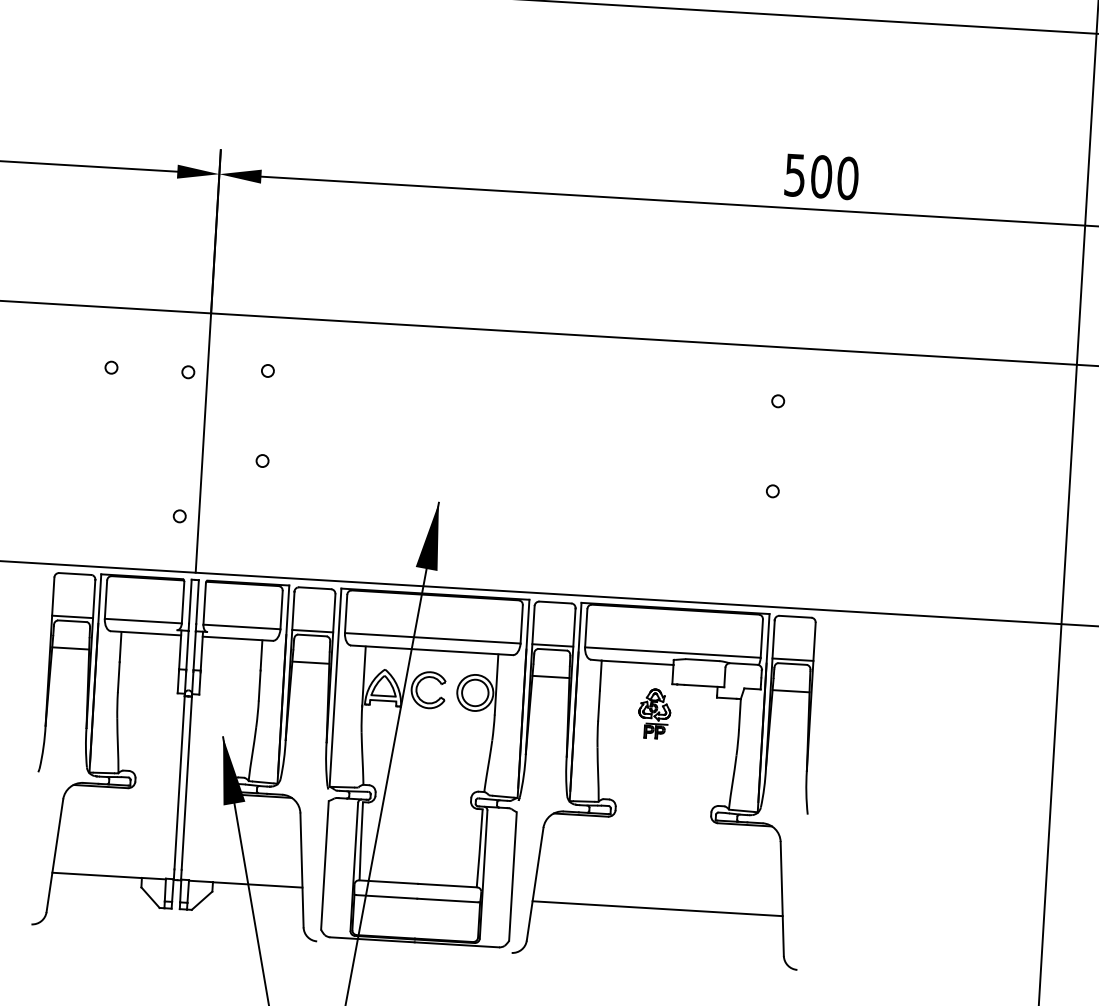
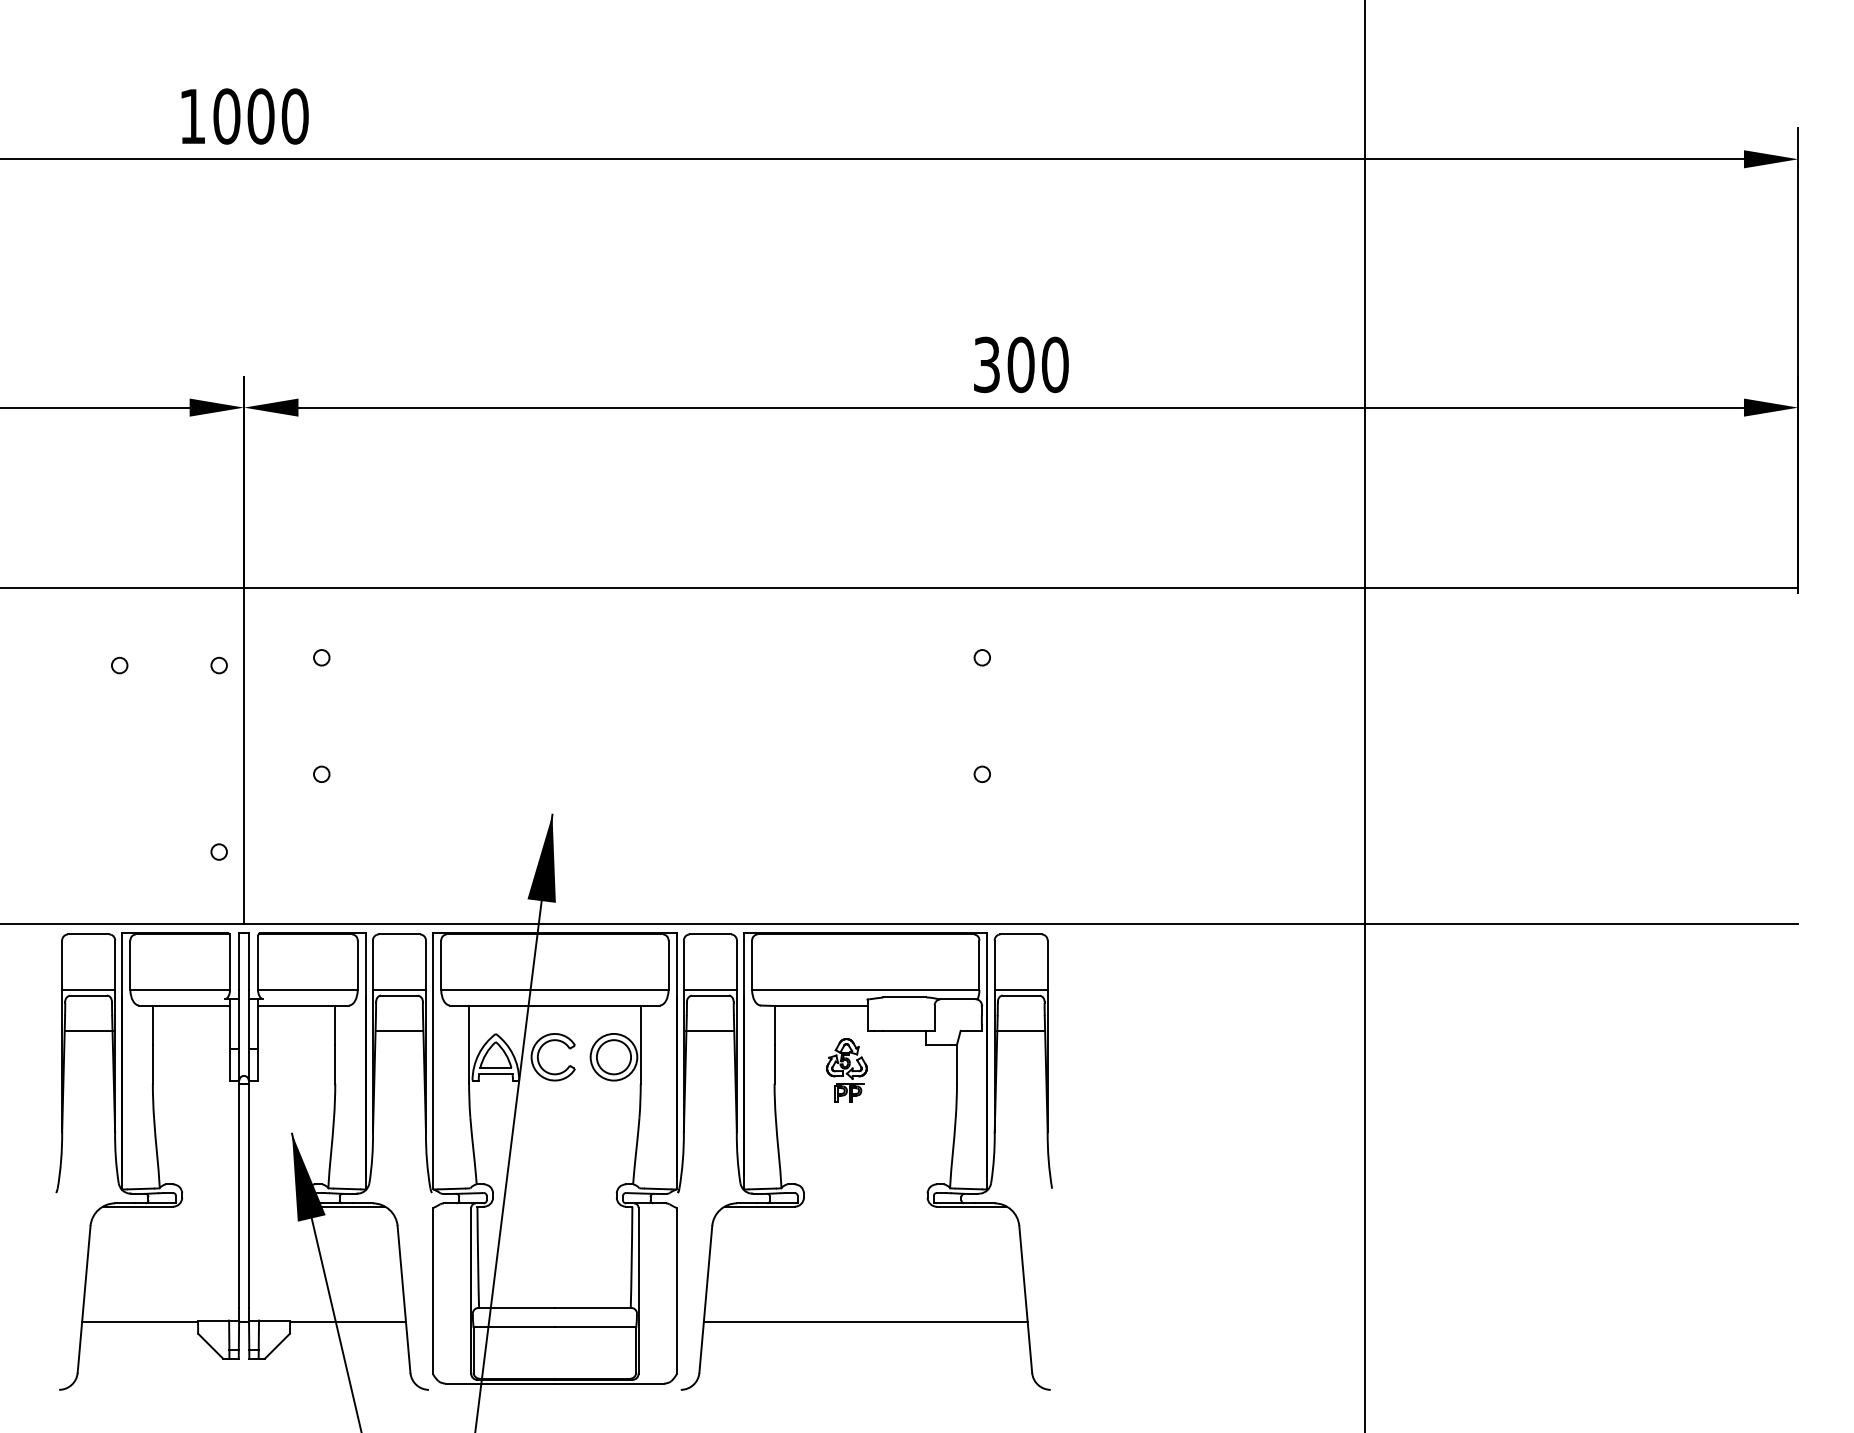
text: (794, 174) -> (986, 364), 500 -> 300

